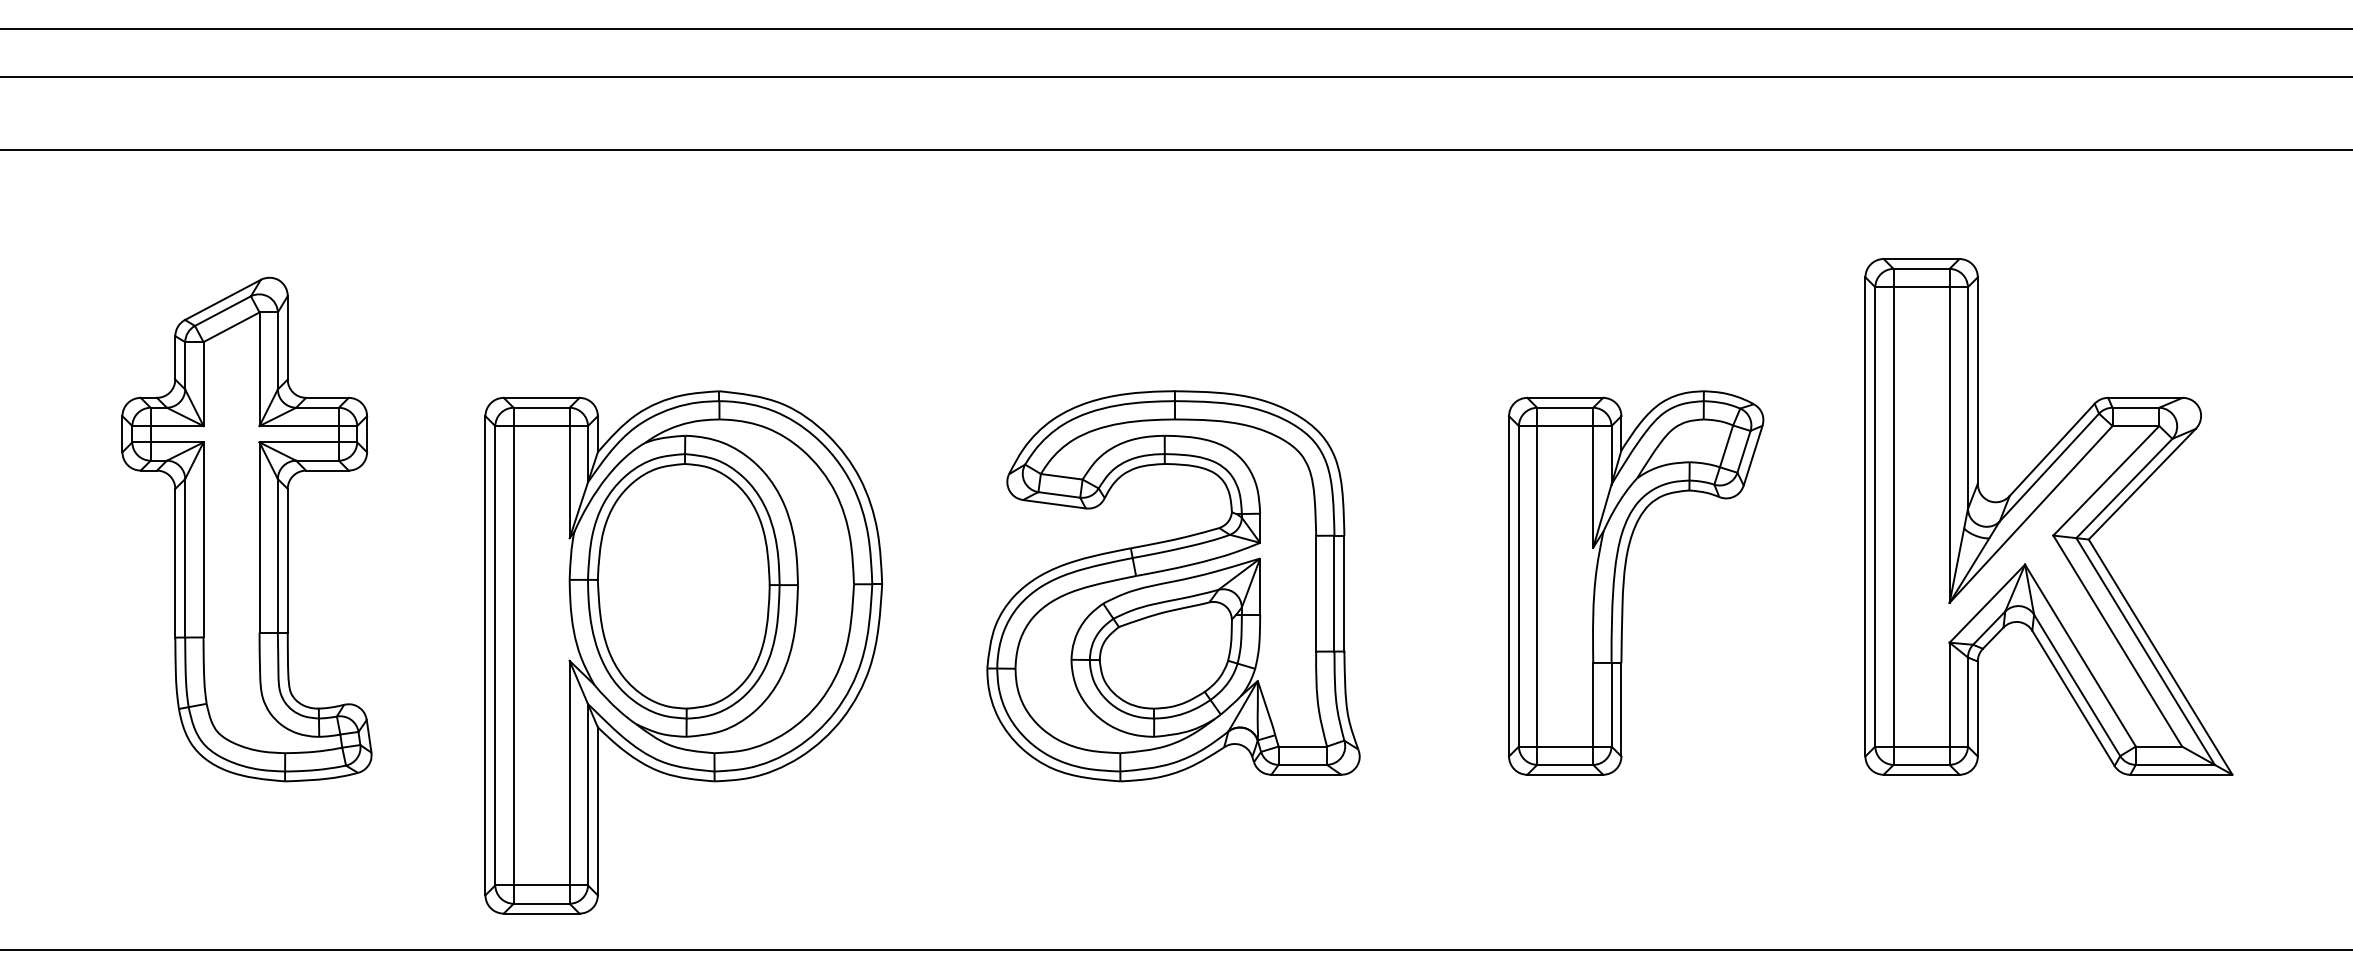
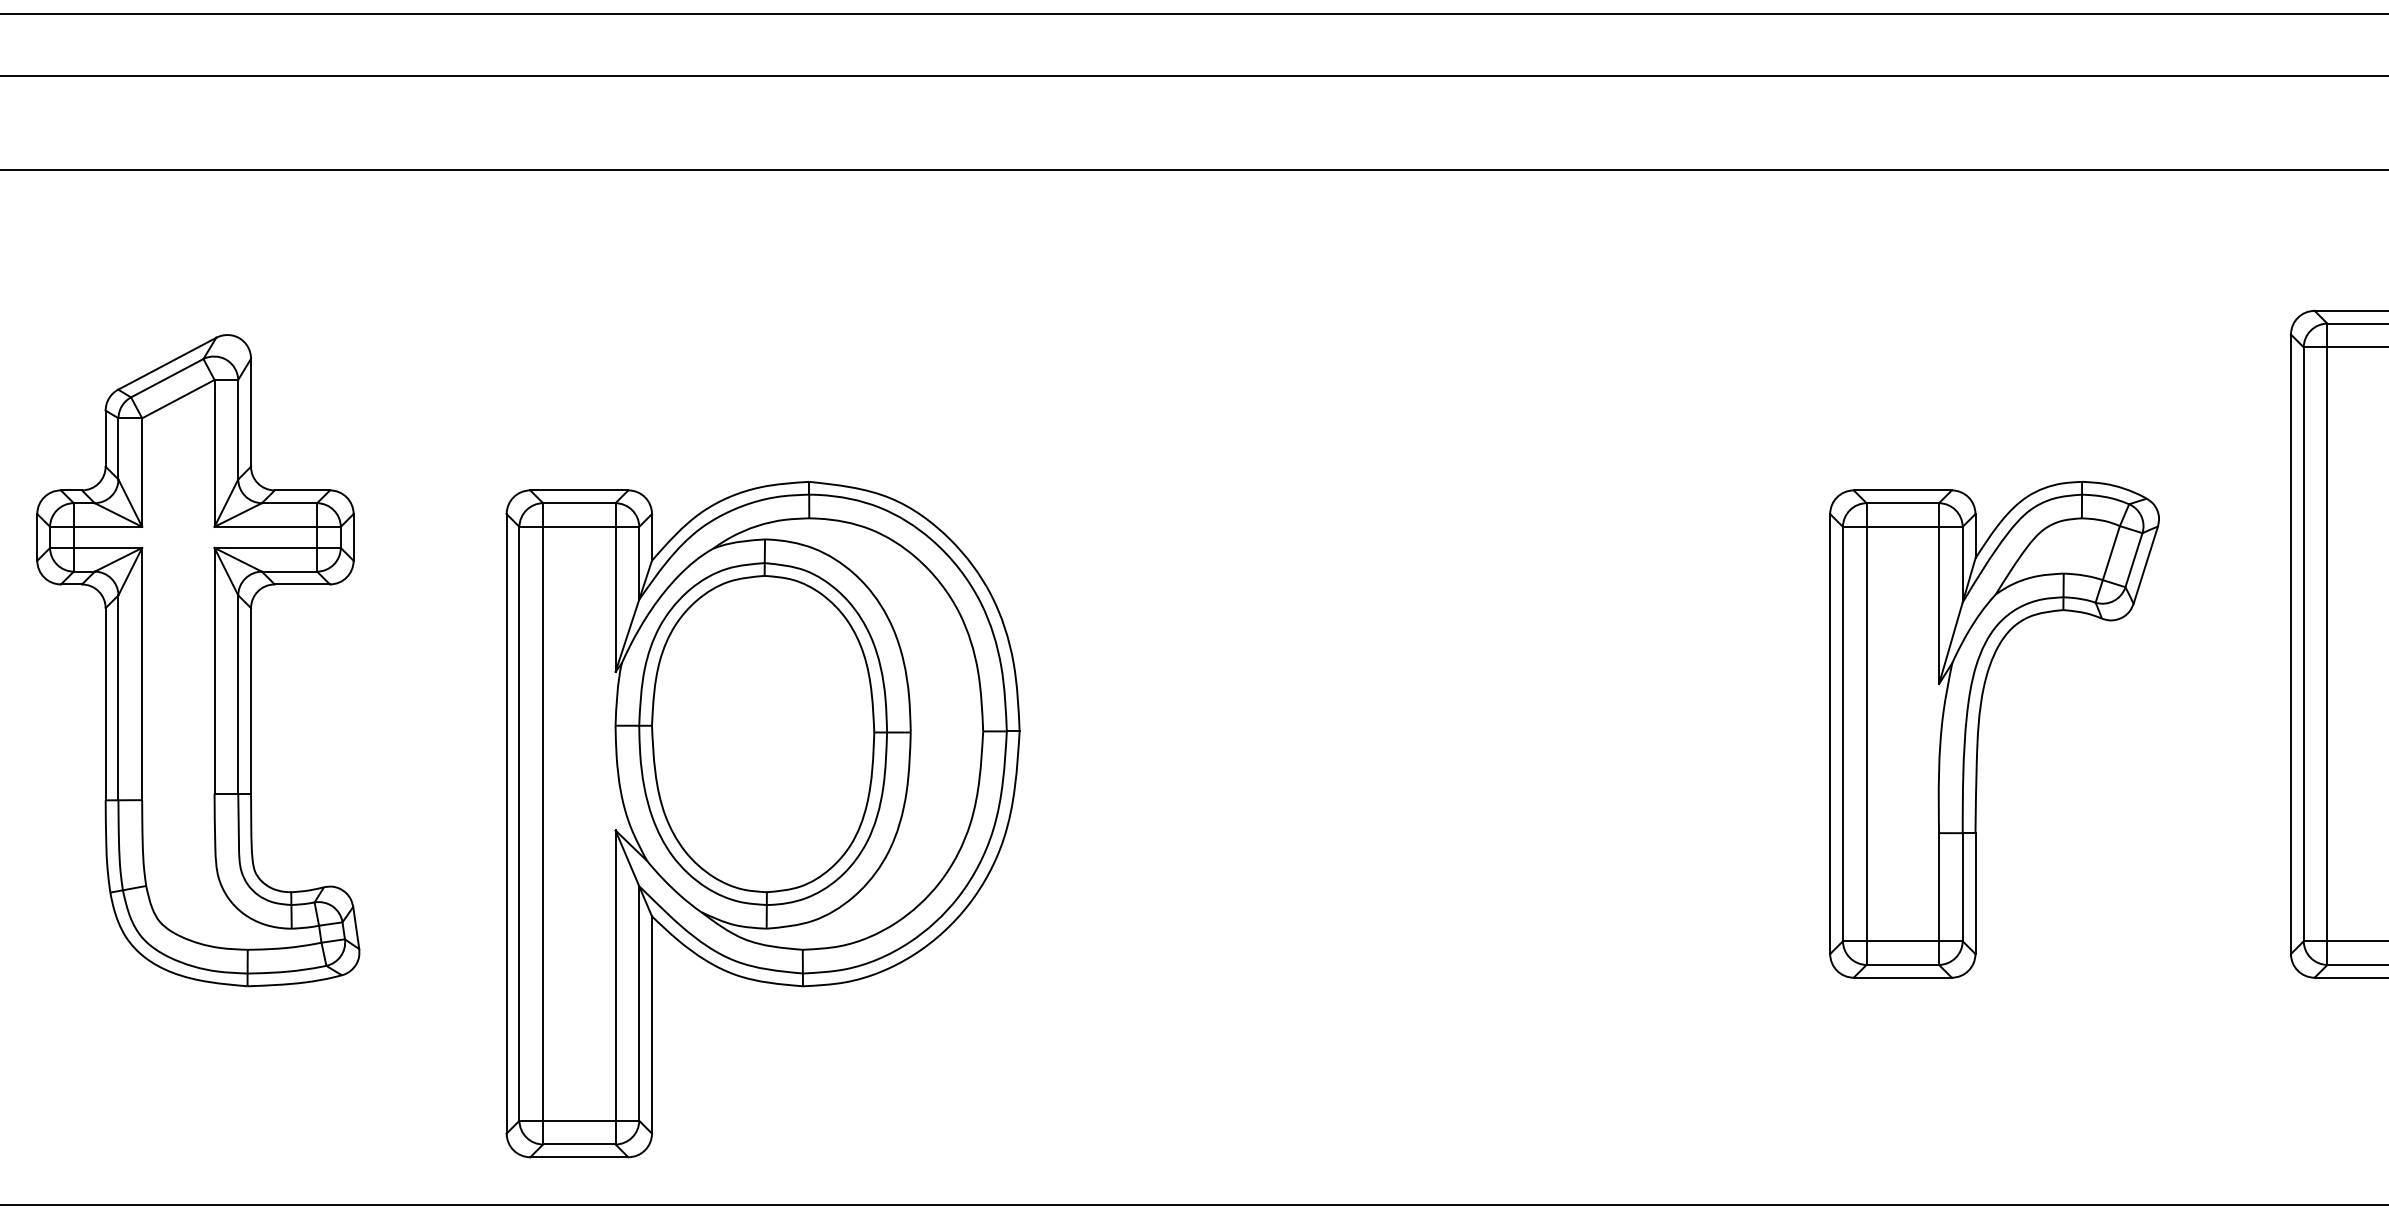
part: (1173, 586) -> (1396, 734), removed

